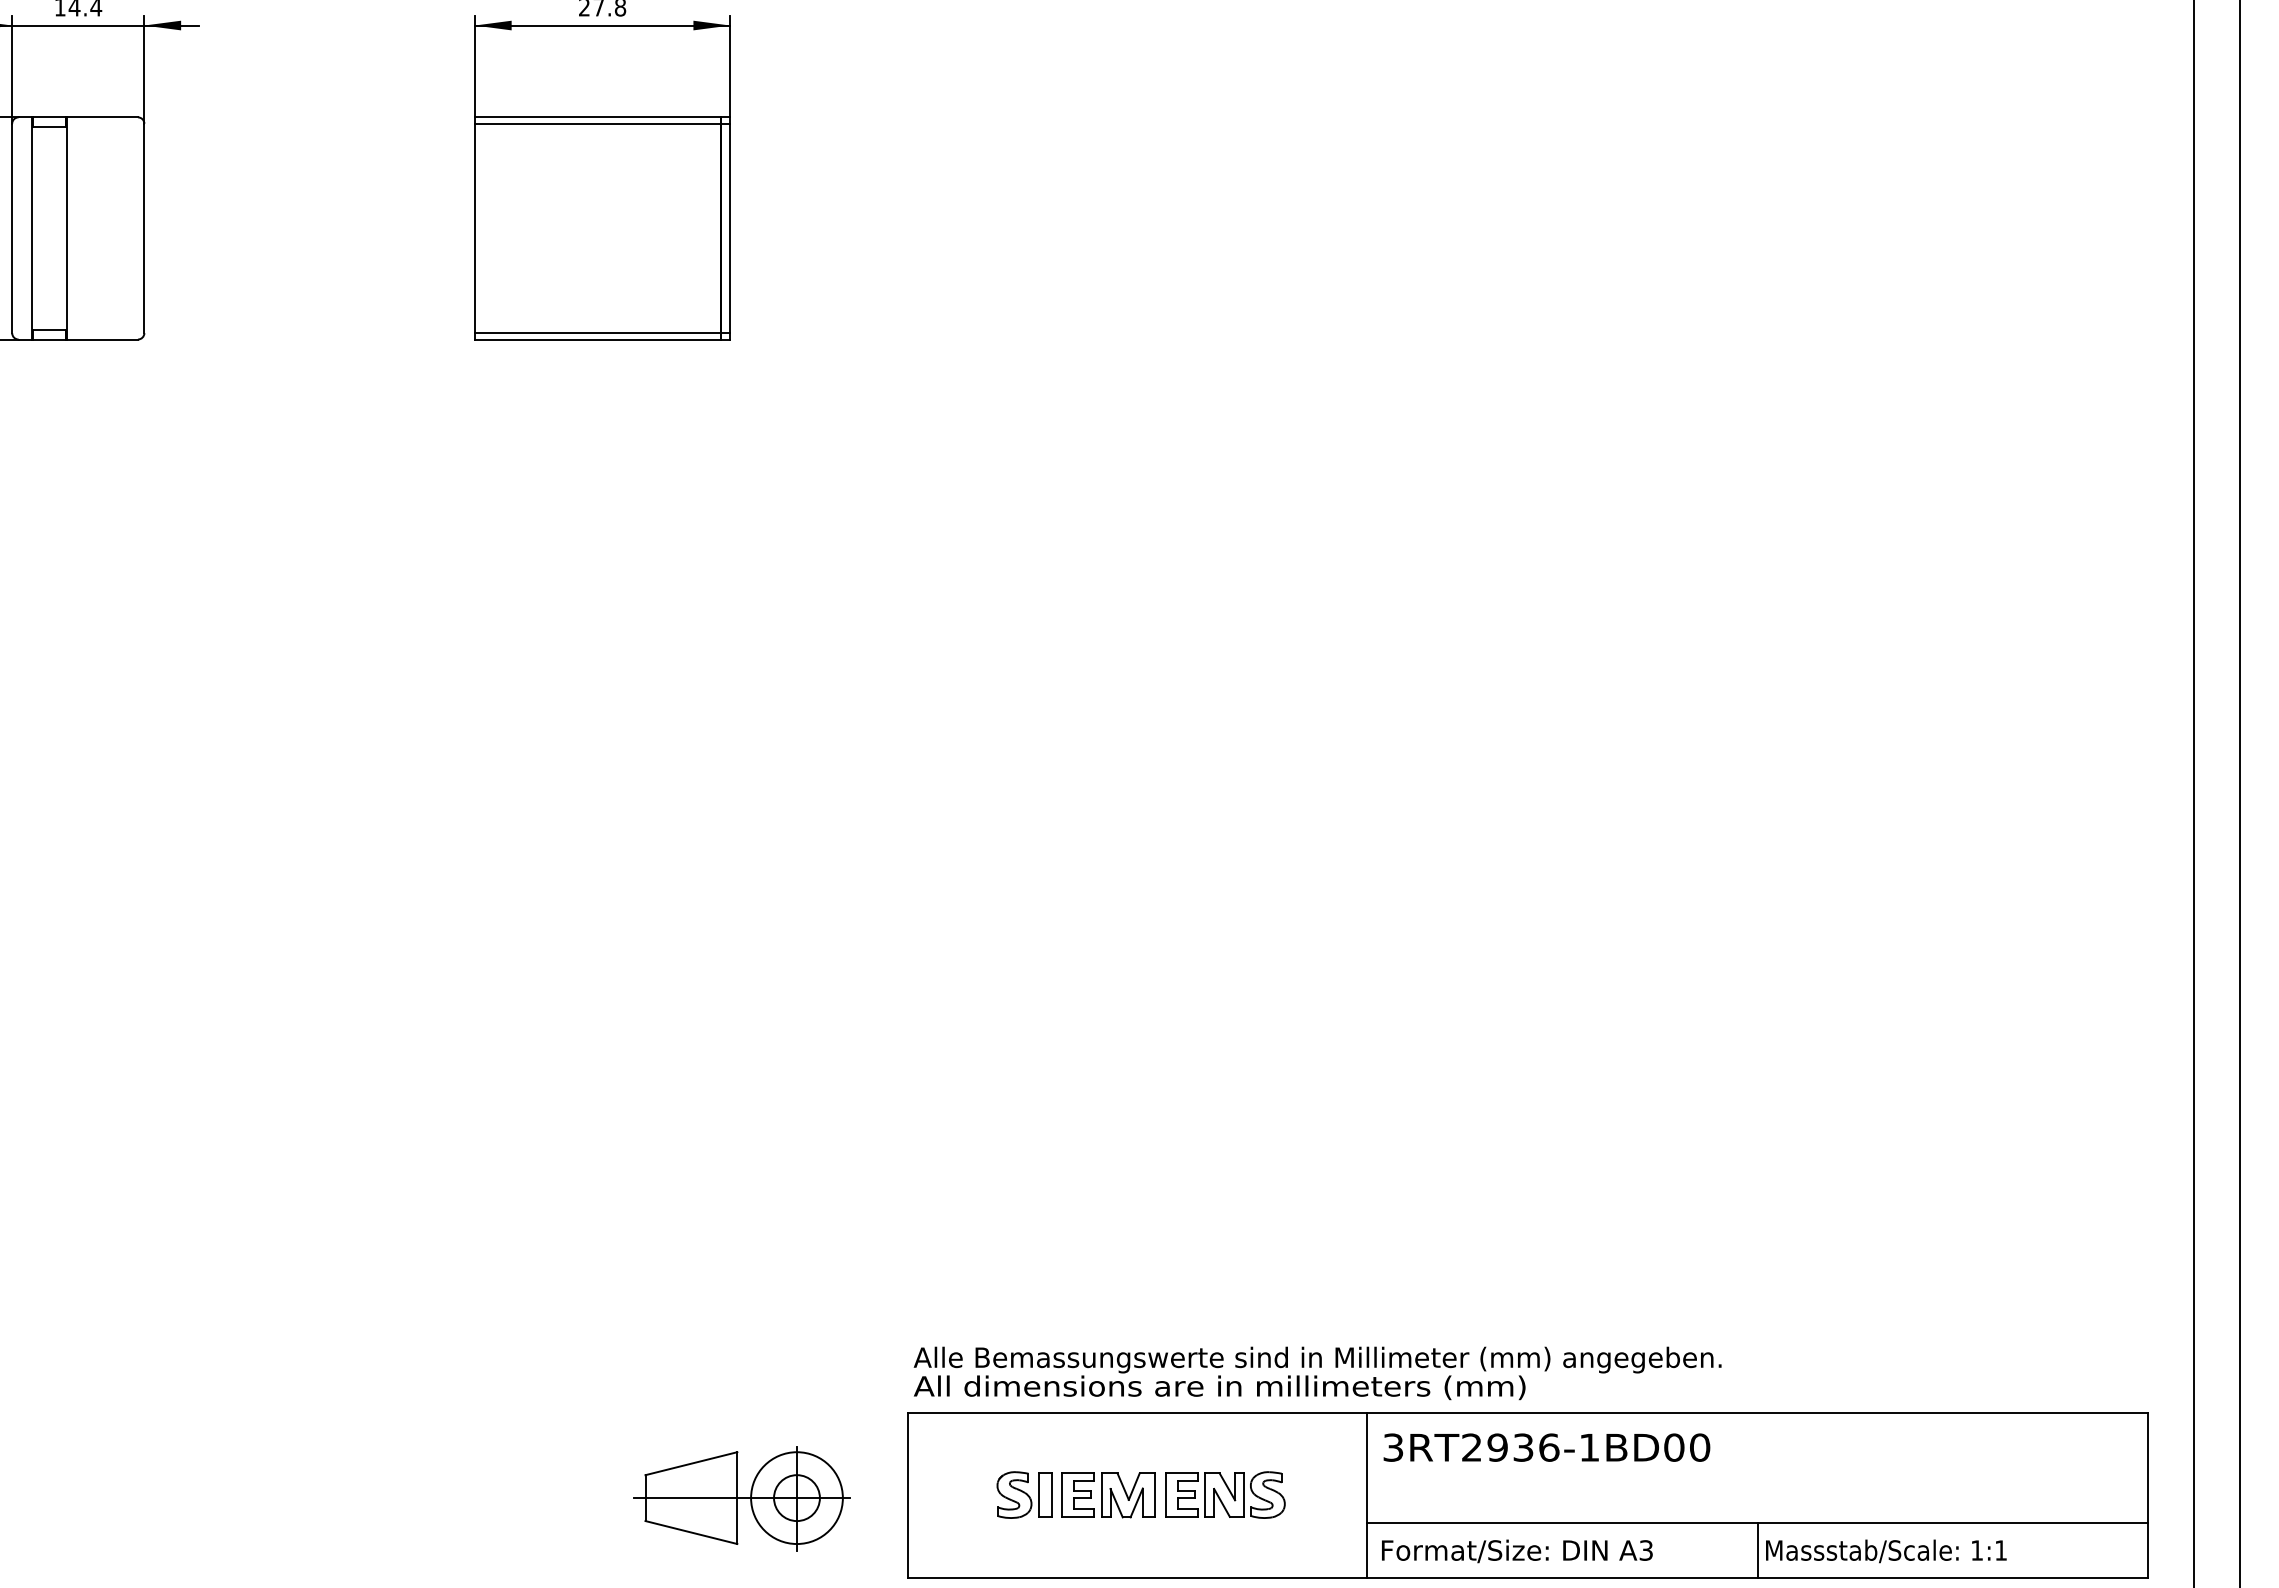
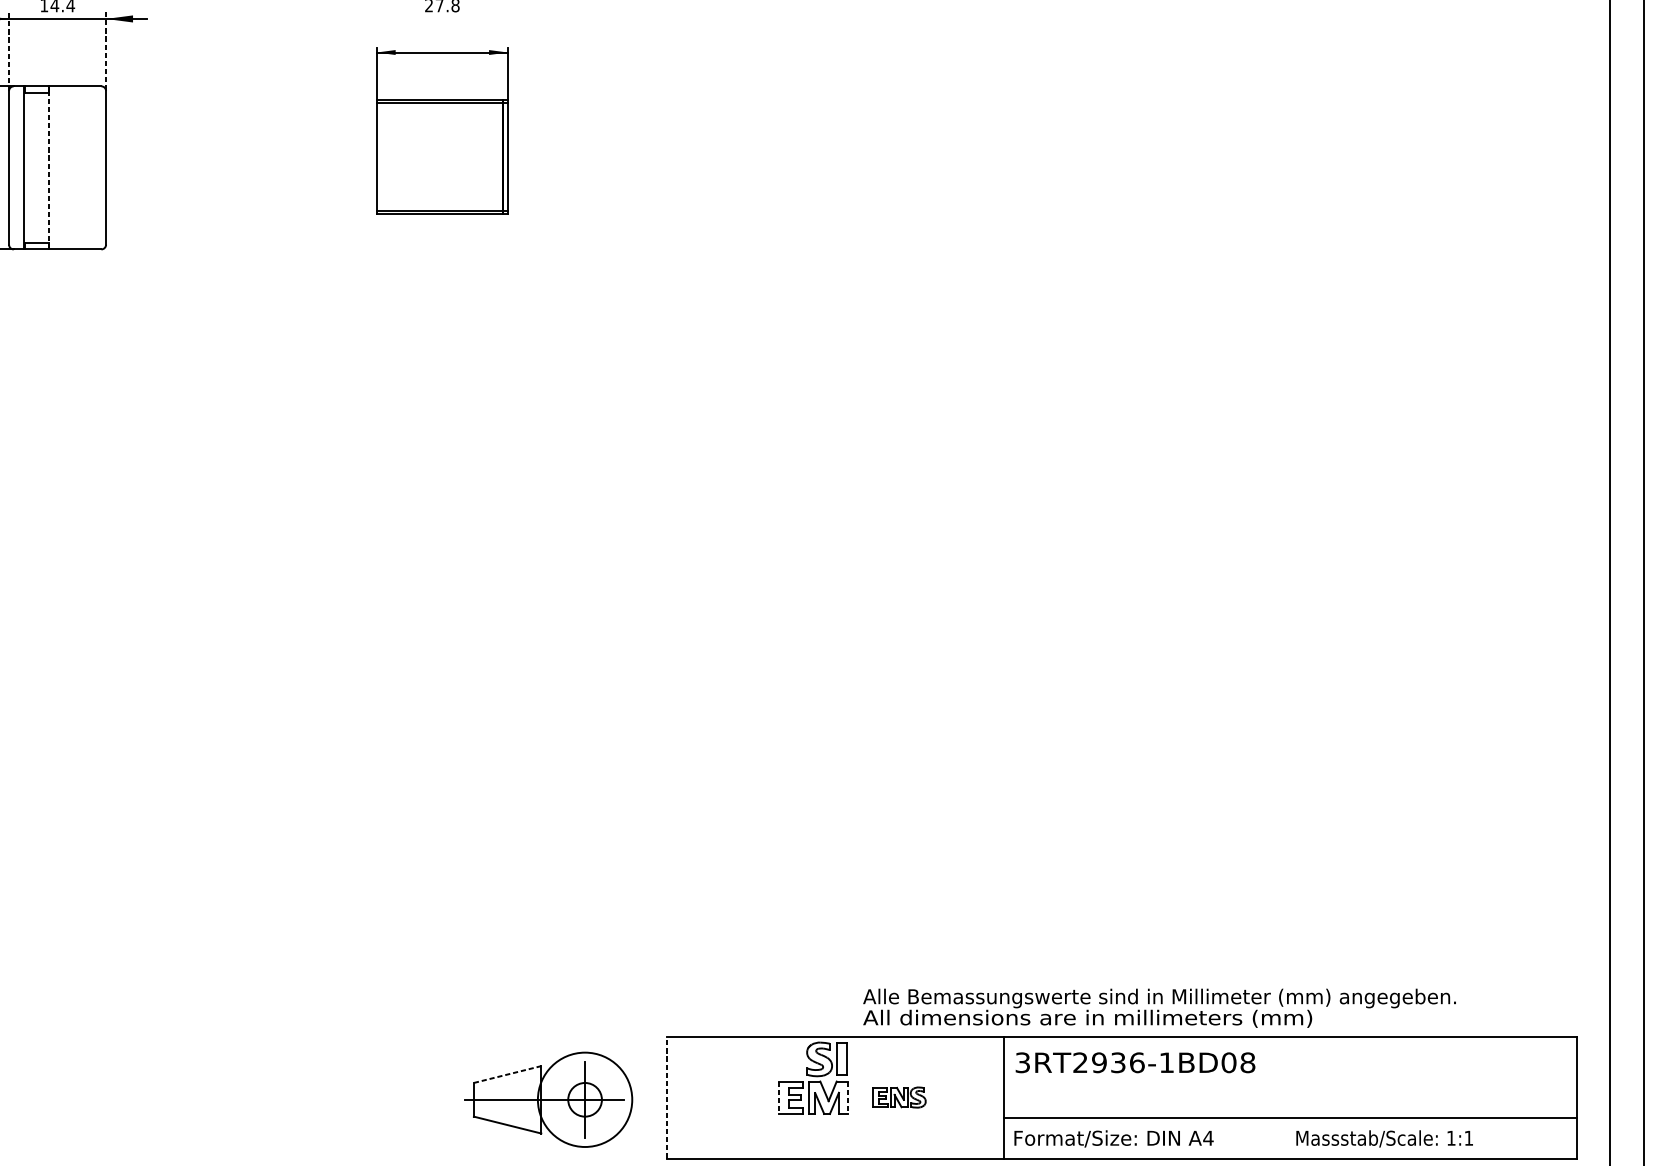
line: (12, 70) -> (9, 51), solid -> dashed
line: (144, 70) -> (106, 51), solid -> dashed
part: (602, 177) -> (442, 130), size x0.7
line: (67, 227) -> (49, 167), solid -> dashed
text: (1317, 1373) -> (1159, 1008), moved
text: (1700, 1447) -> (1248, 1062), 3RT2936-1BD00 -> 3RT2936-1BD08
line: (691, 1463) -> (507, 1074), solid -> dashed
part: (1024, 1494) -> (826, 1058), moved
part: (1225, 1494) -> (899, 1097), size x0.6
line: (908, 1495) -> (666, 1097), solid -> dashed
line: (1061, 1495) -> (779, 1097), solid -> dashed
line: (1155, 1495) -> (848, 1097), solid -> dashed
circle: (796, 1498) -> (584, 1100), size x1.4
text: (1646, 1550) -> (1208, 1138), A3 -> A4
line: (1757, 1550) -> (1290, 1138), removed

